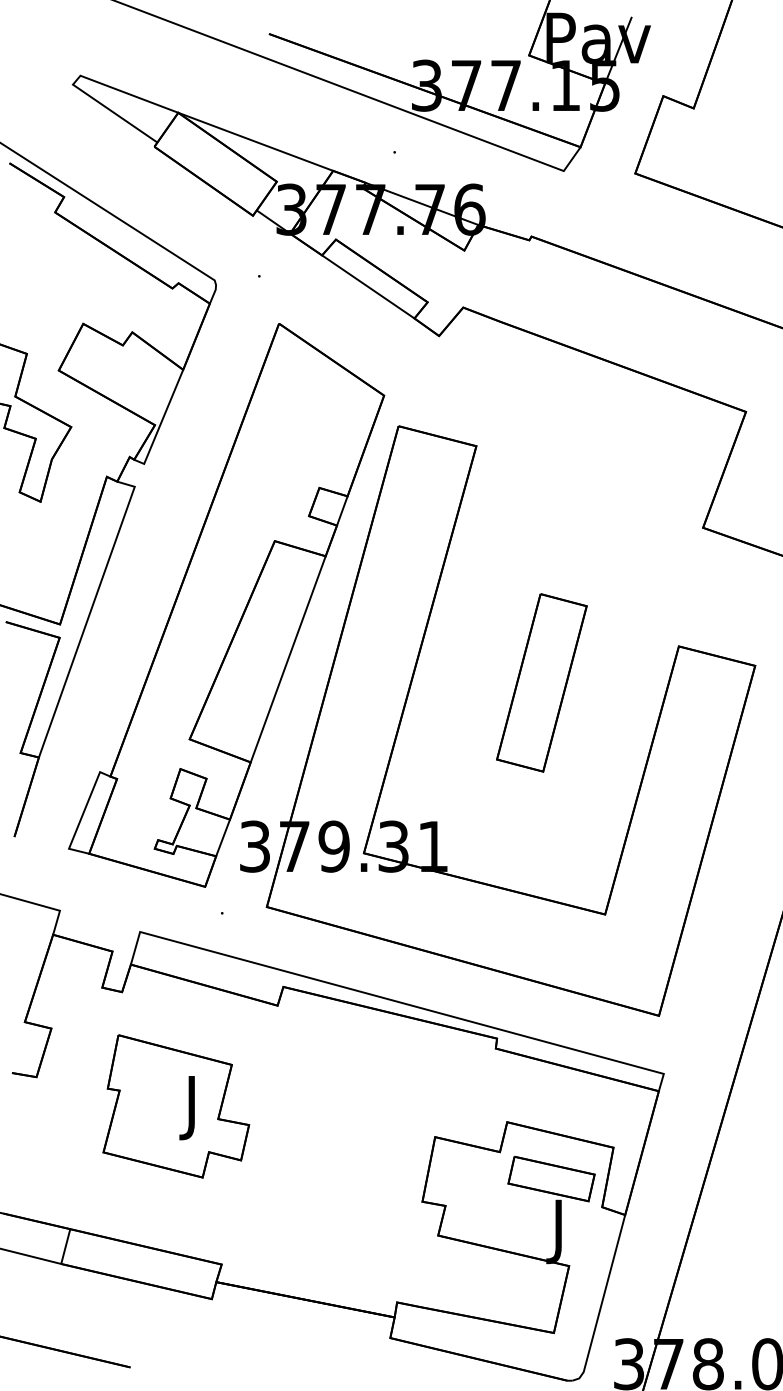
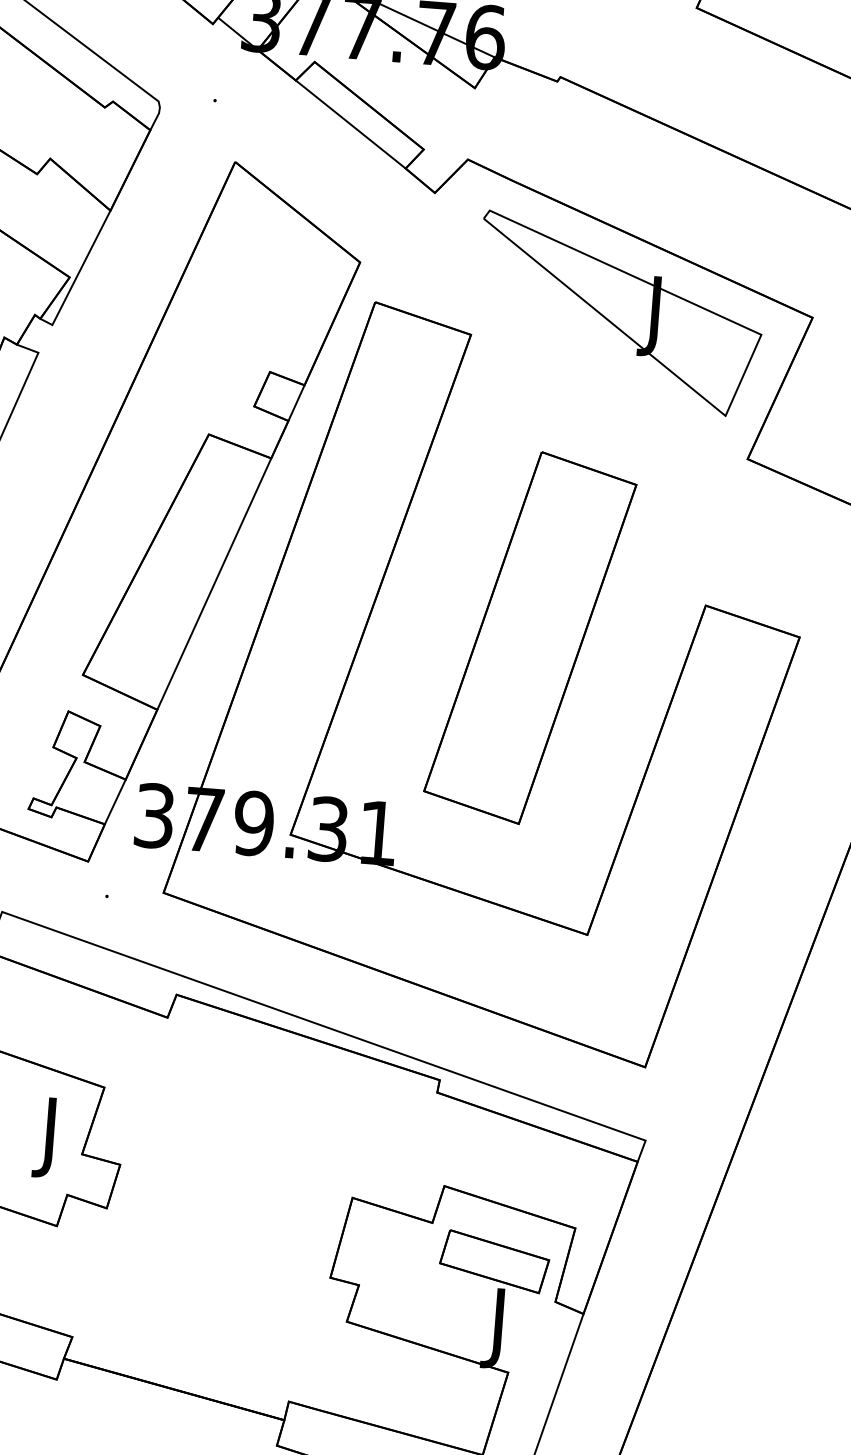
part: (592, 420) -> (619, 313), added
part: (541, 682) -> (529, 637), size x1.67

